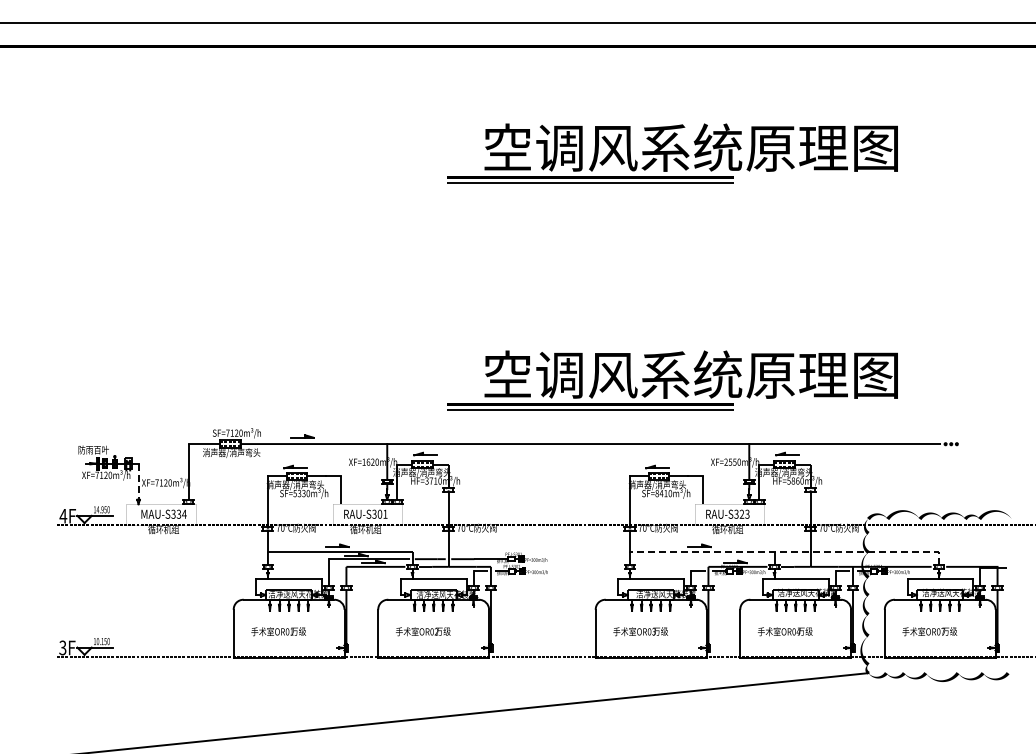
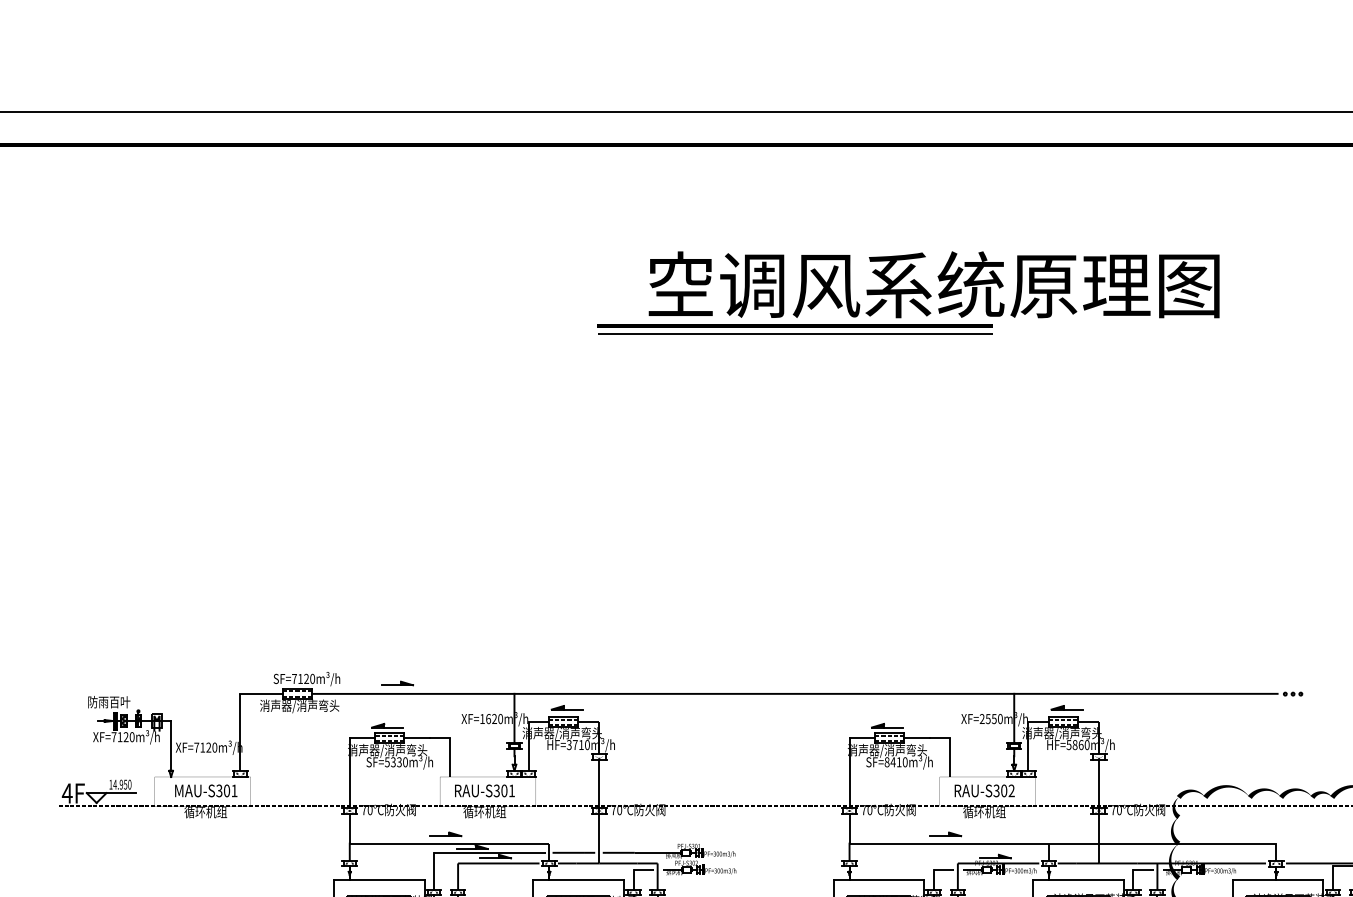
part: (672, 380) -> (908, 606), removed
line: (138, 481) -> (171, 745), dashed -> solid
text: (181, 513) -> (230, 789), MAU-S334 -> MAU-S301
text: (744, 514) -> (1007, 791), RAU-S323 -> RAU-S302
line: (791, 552) -> (1072, 843), dashed -> solid

